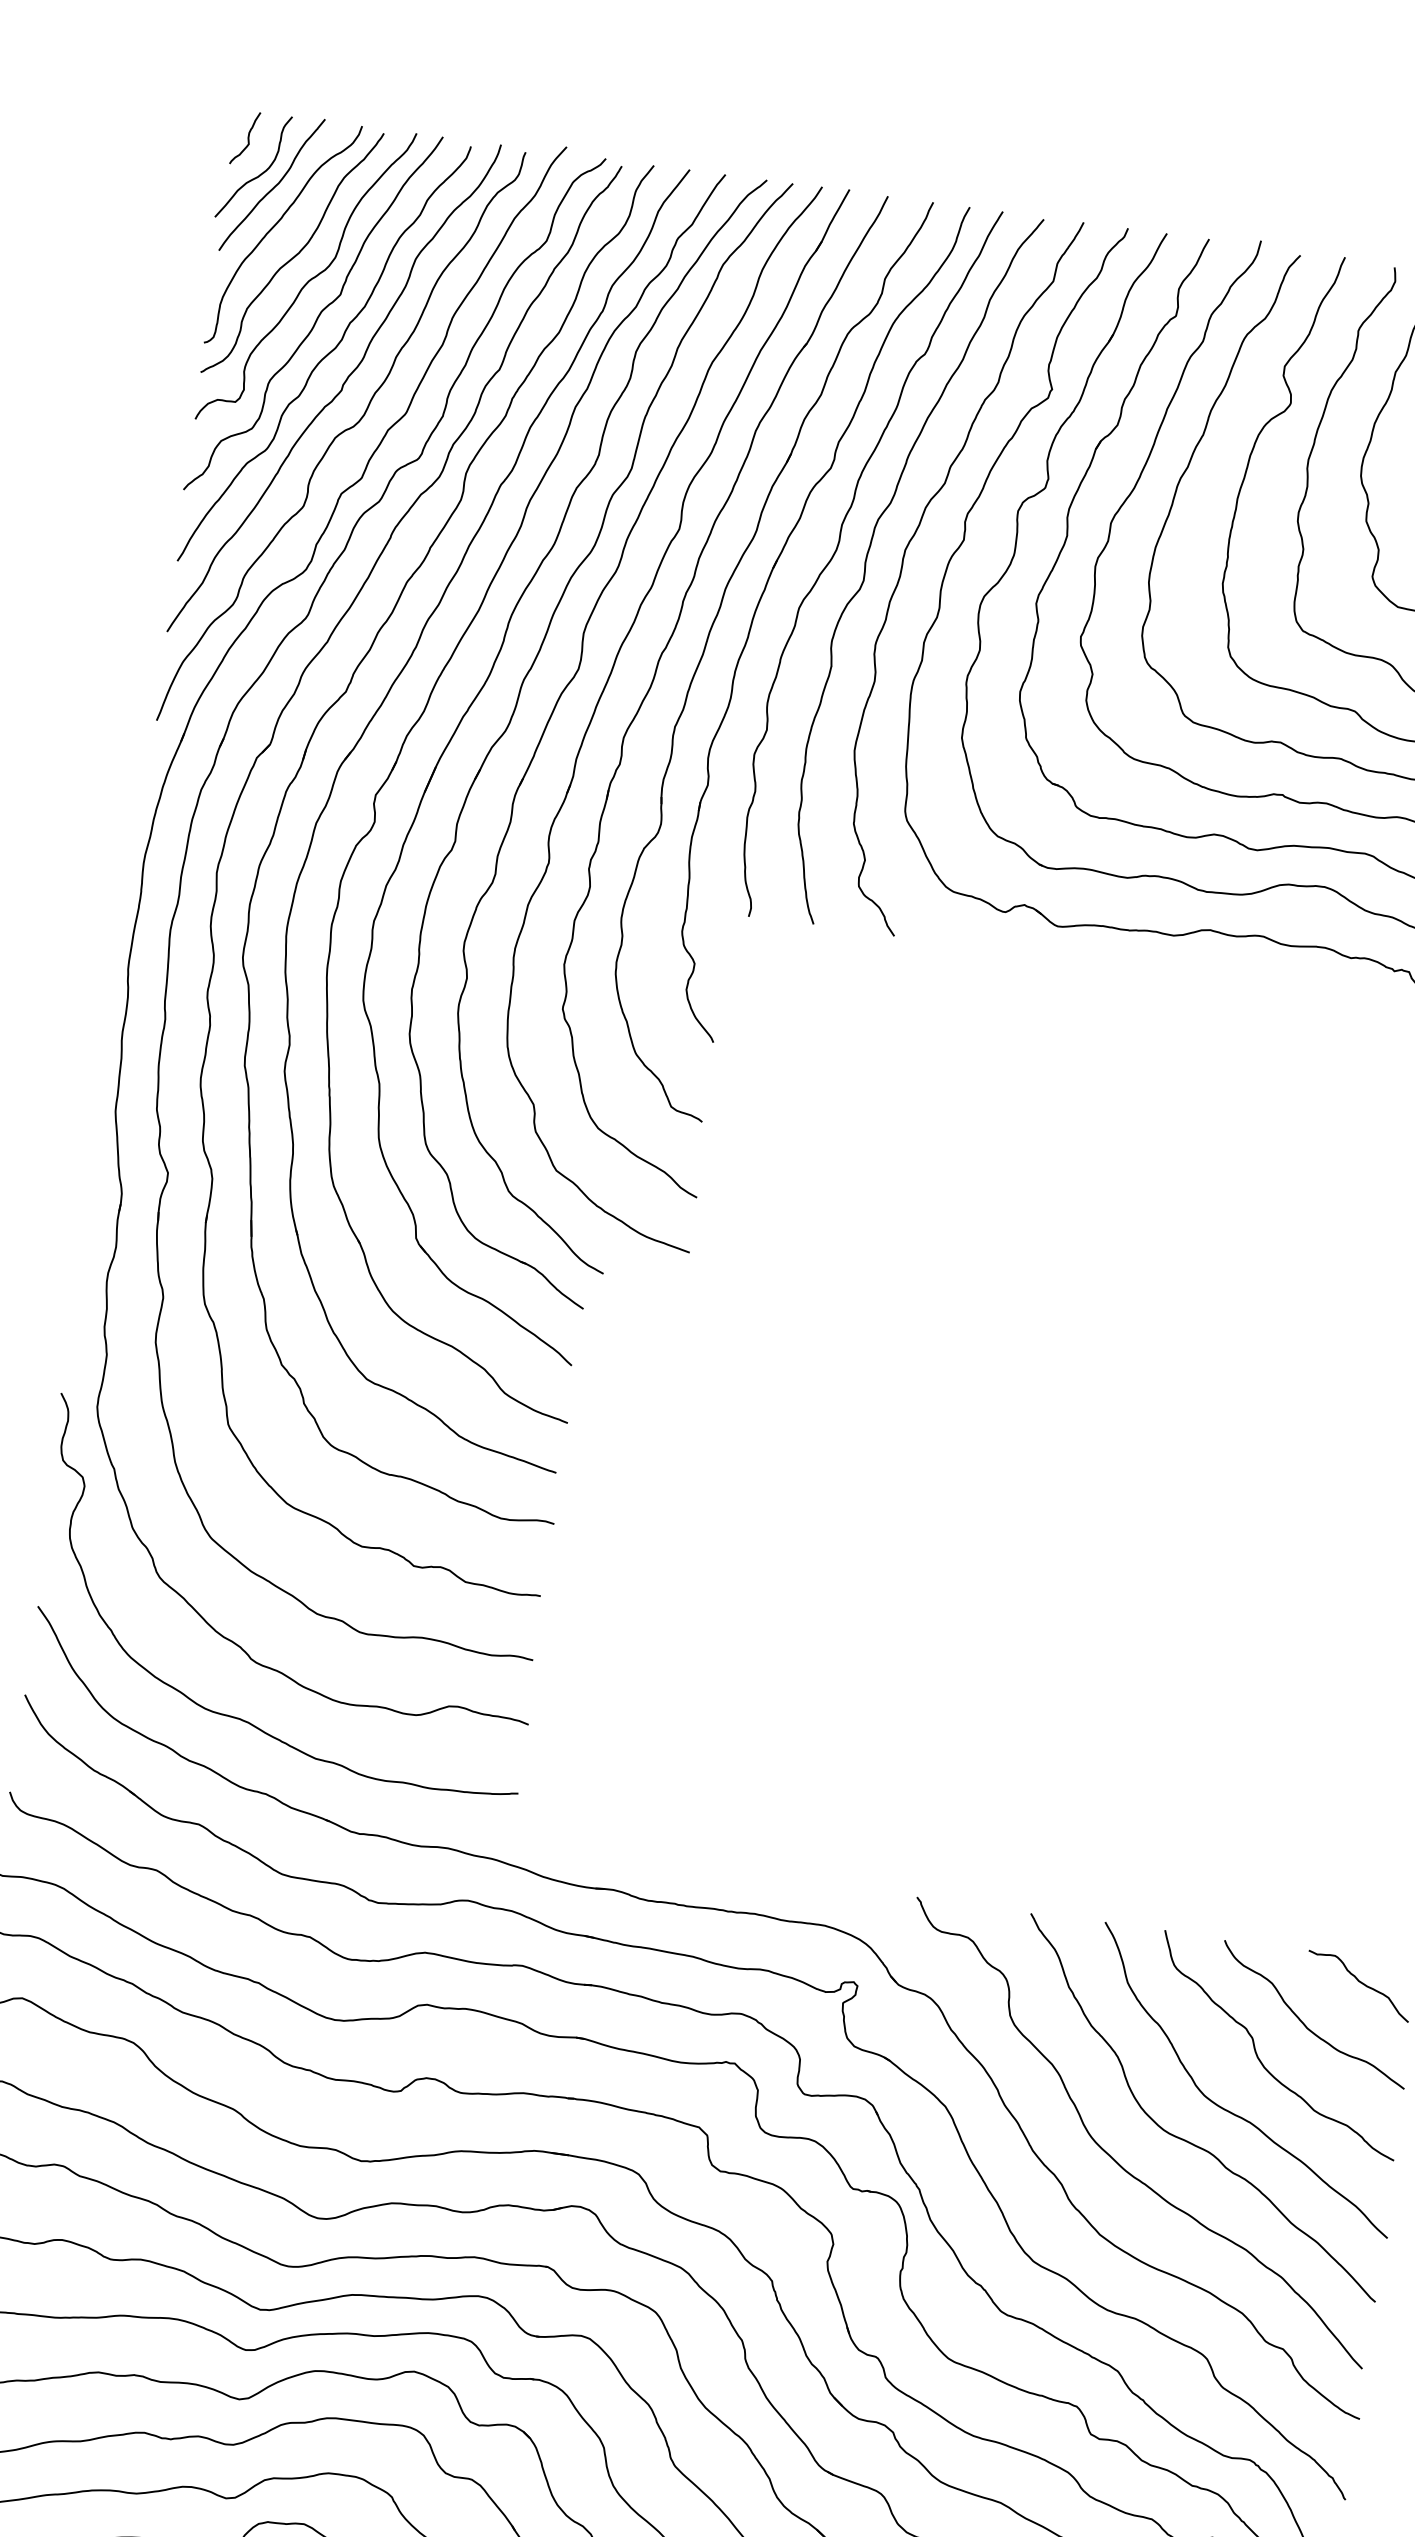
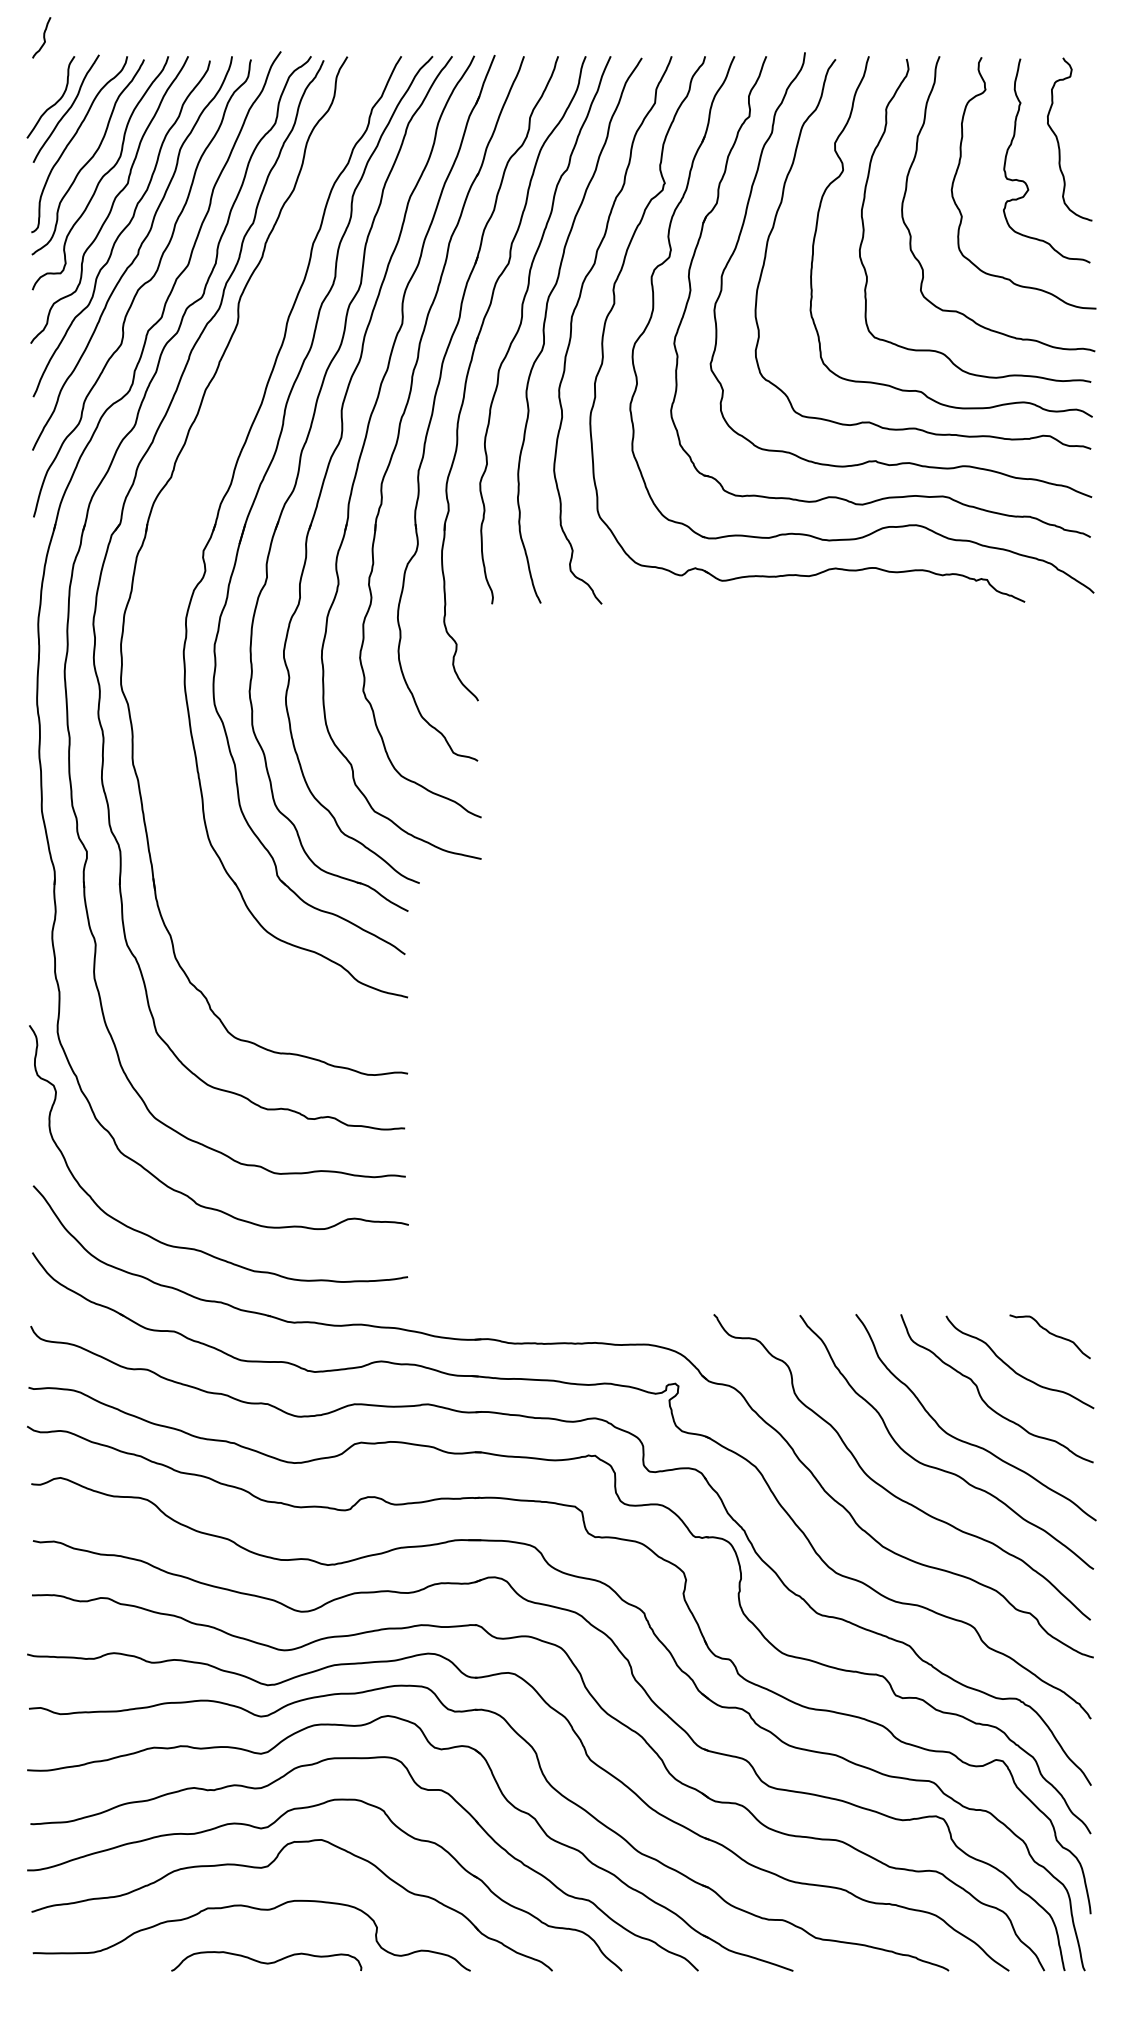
curve: (247, 138) -> (43, 37), moved
part: (365, 733) -> (189, 506), removed

